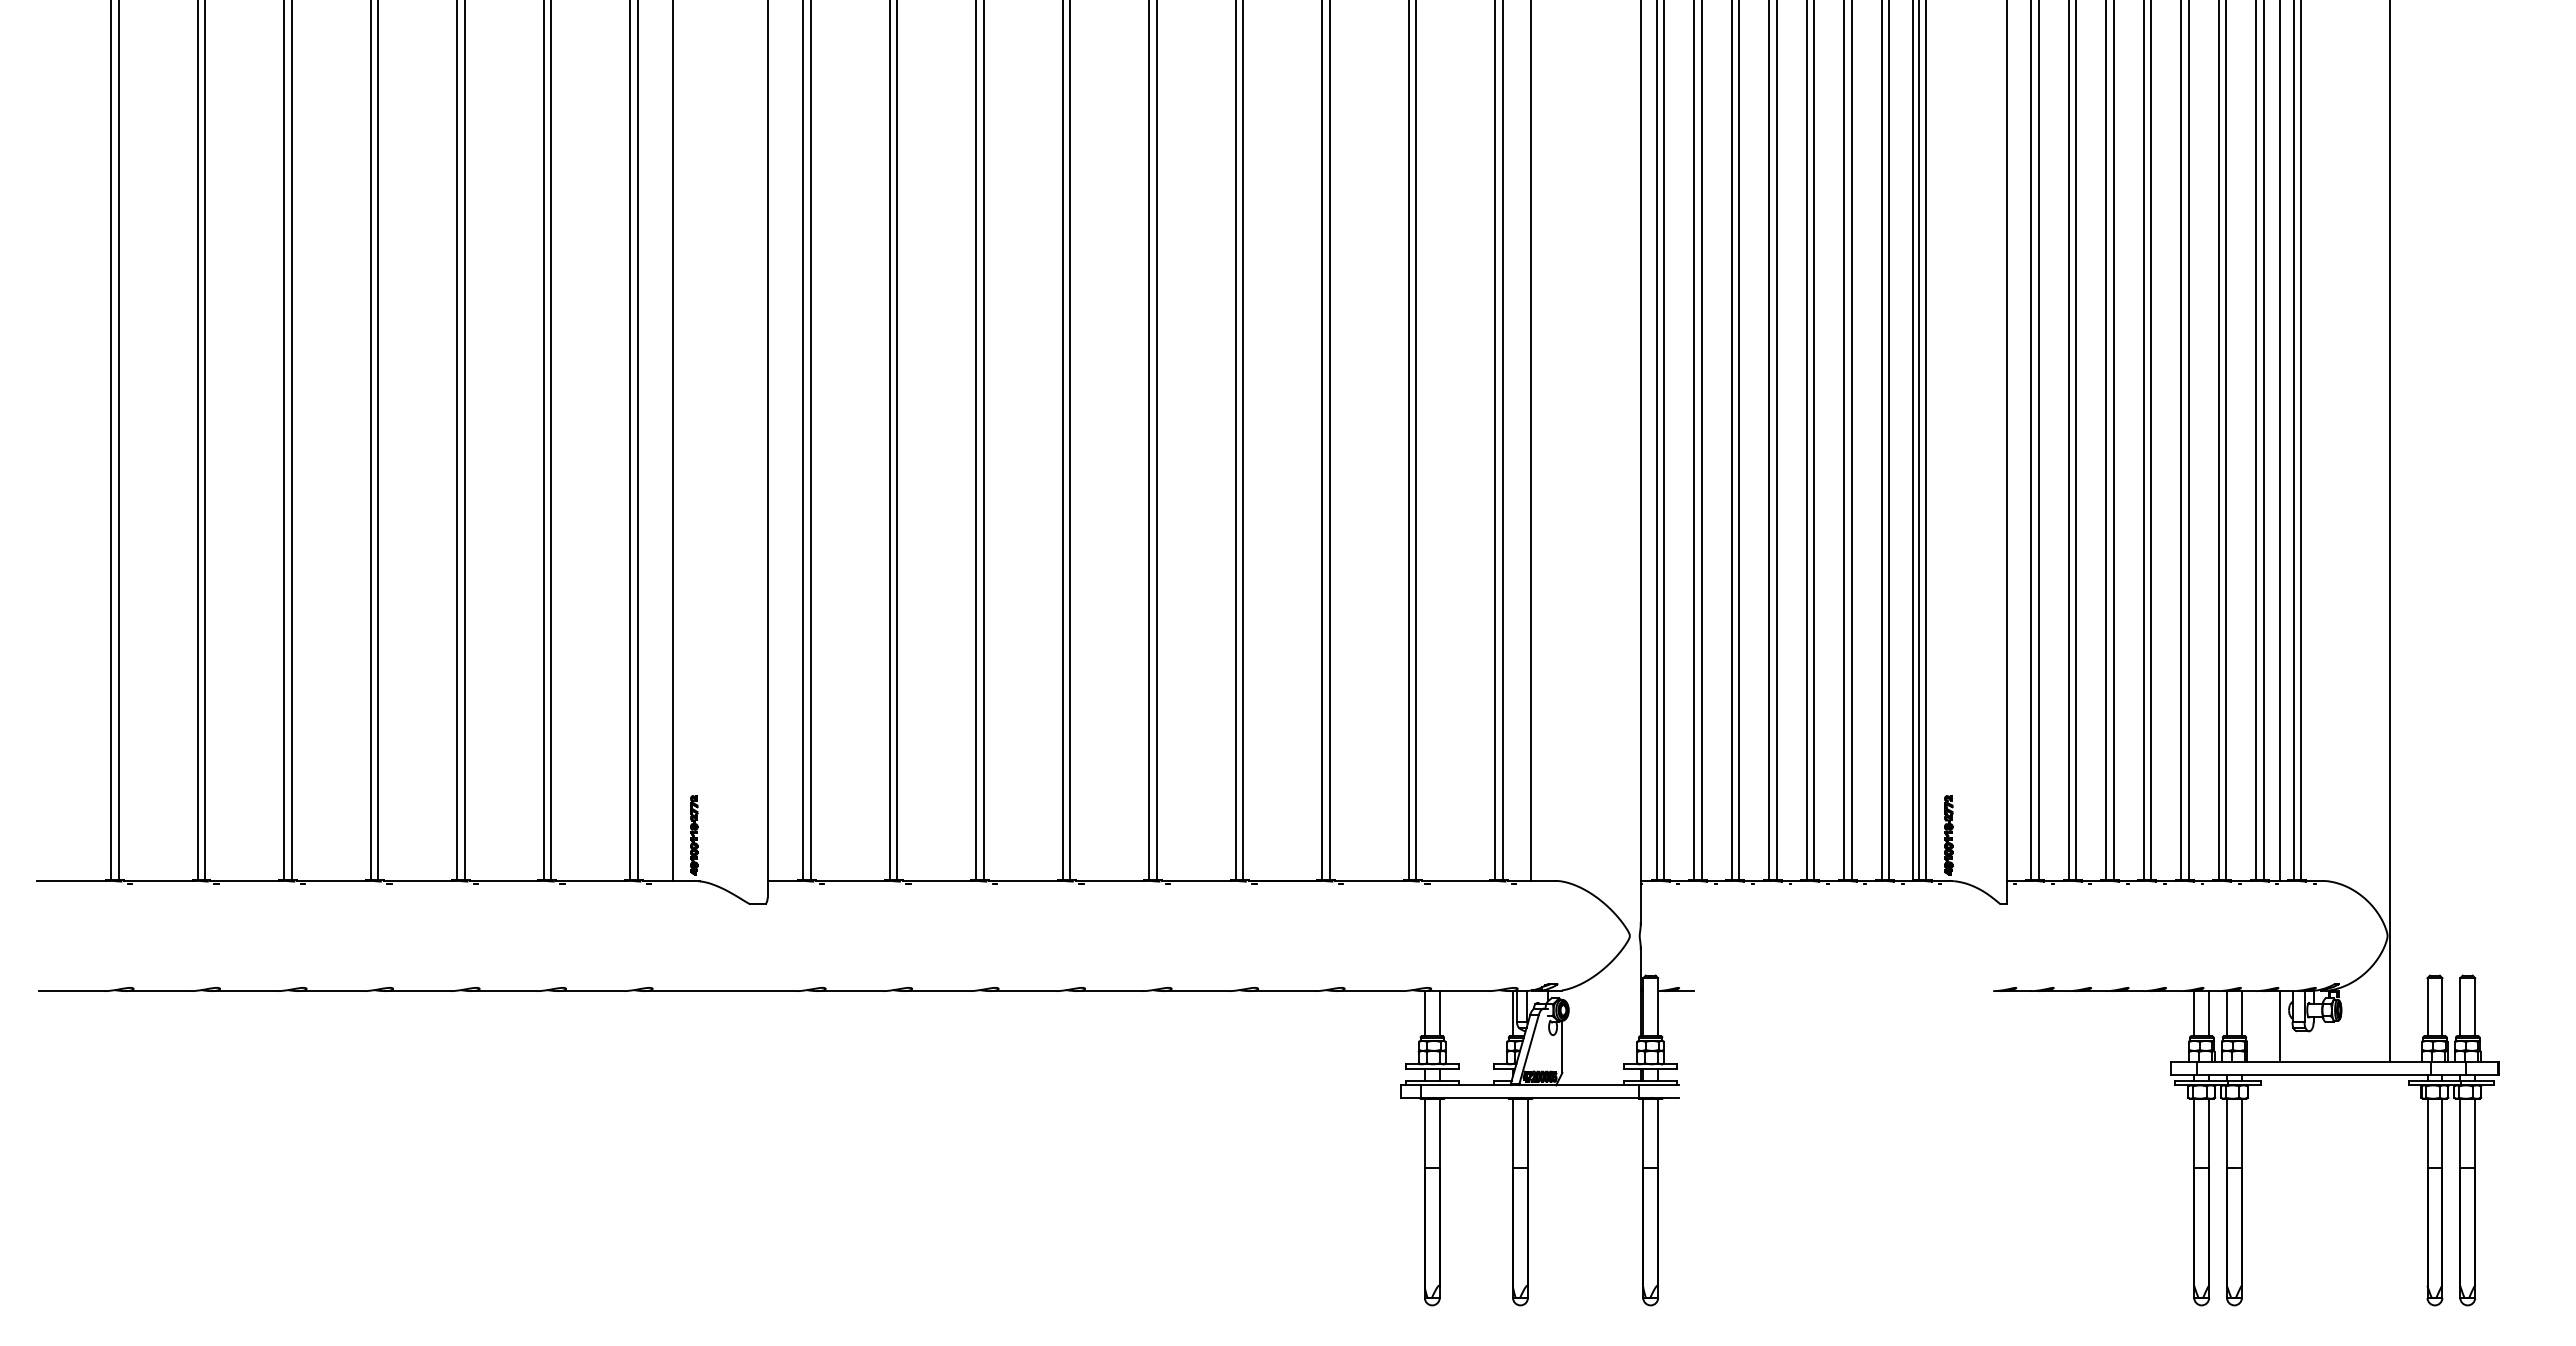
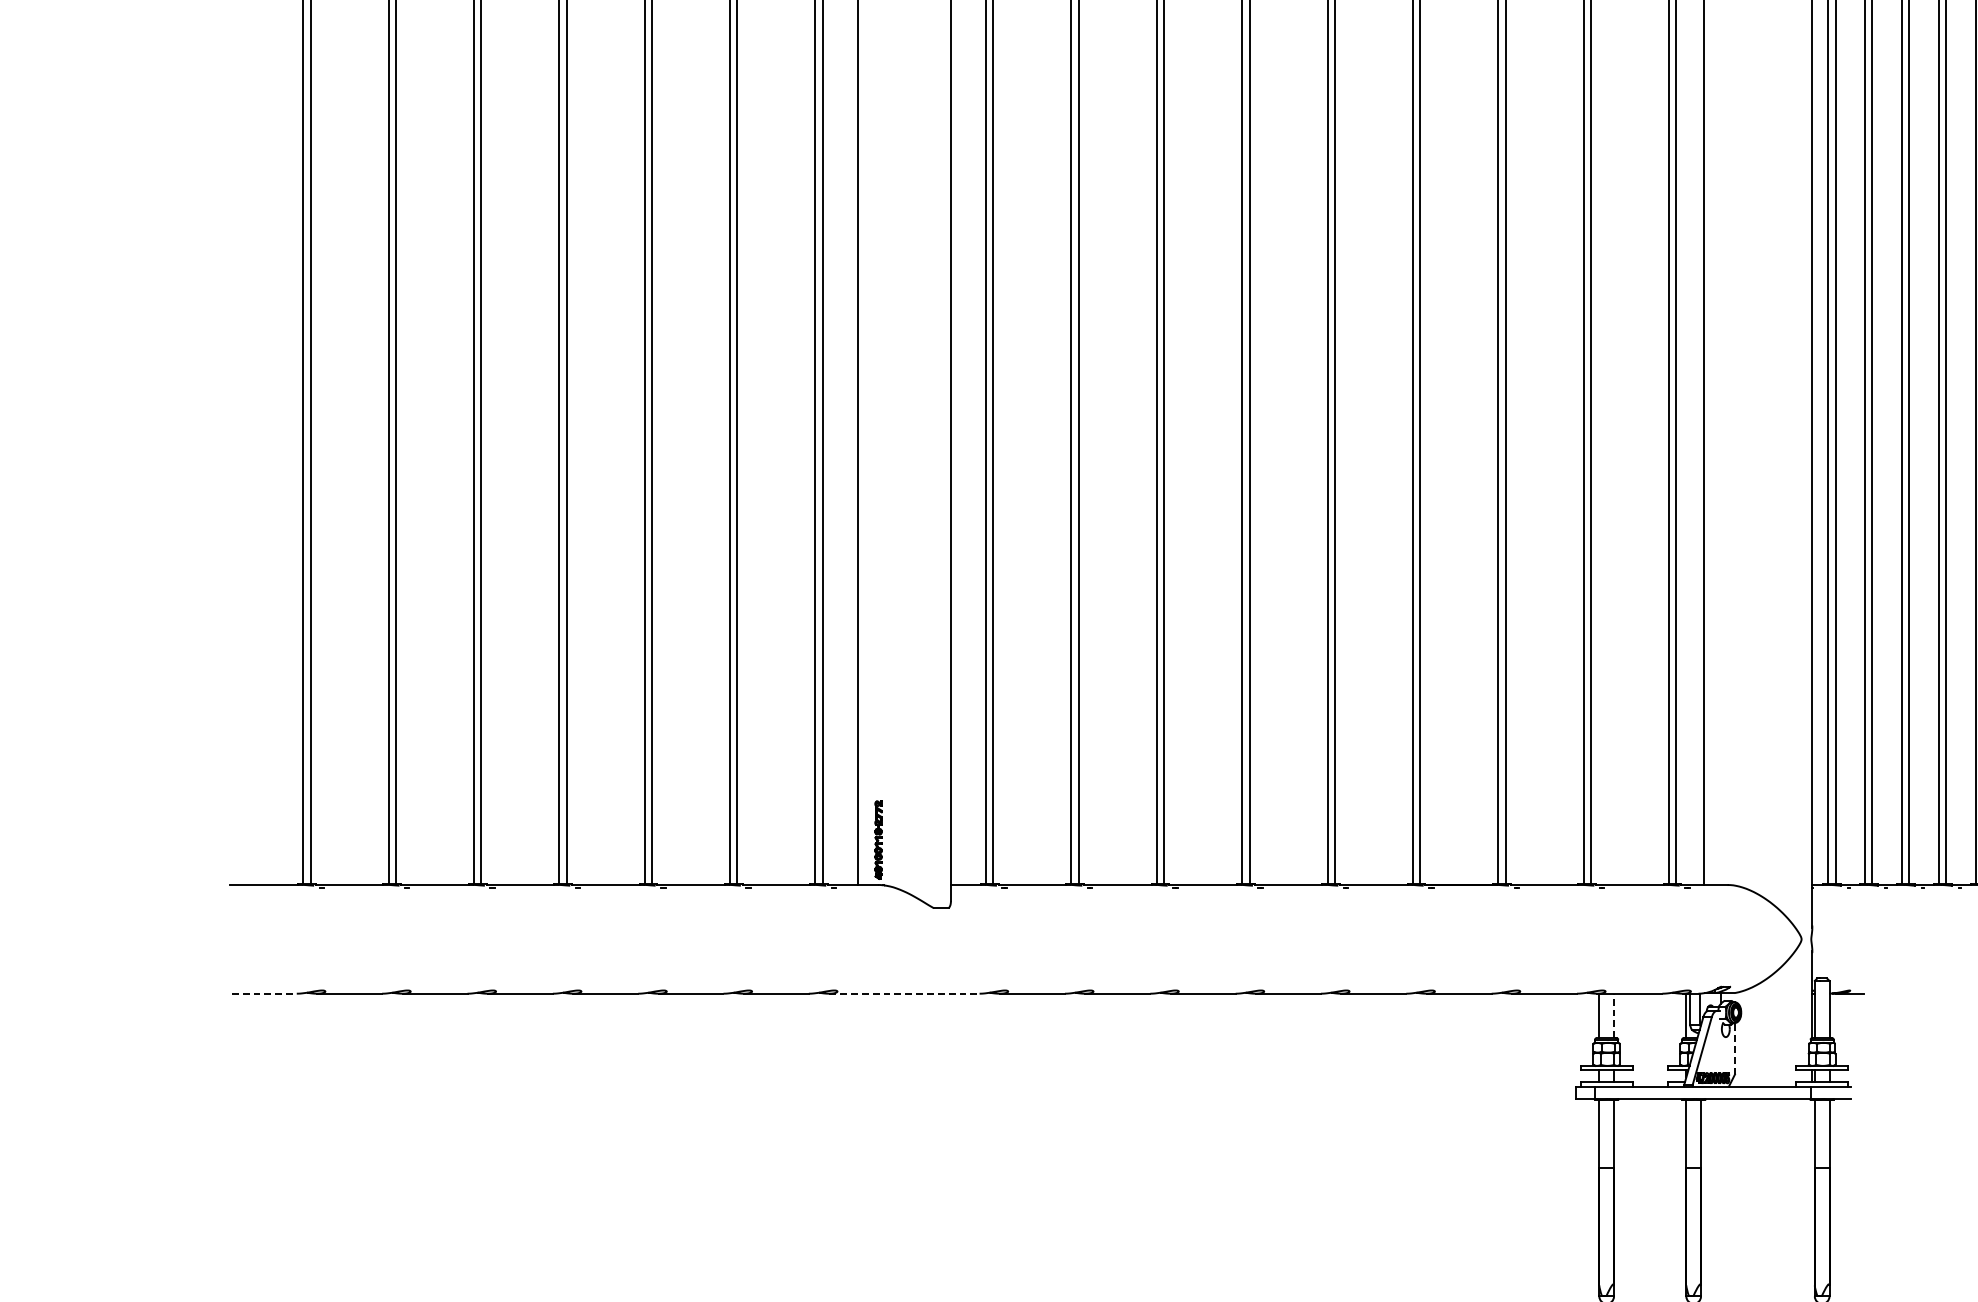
line: (71, 991) -> (264, 994), solid -> dashed
line: (721, 991) -> (905, 994), solid -> dashed
line: (1439, 1013) -> (1613, 1015), solid -> dashed
line: (1562, 1046) -> (1735, 1048), solid -> dashed

